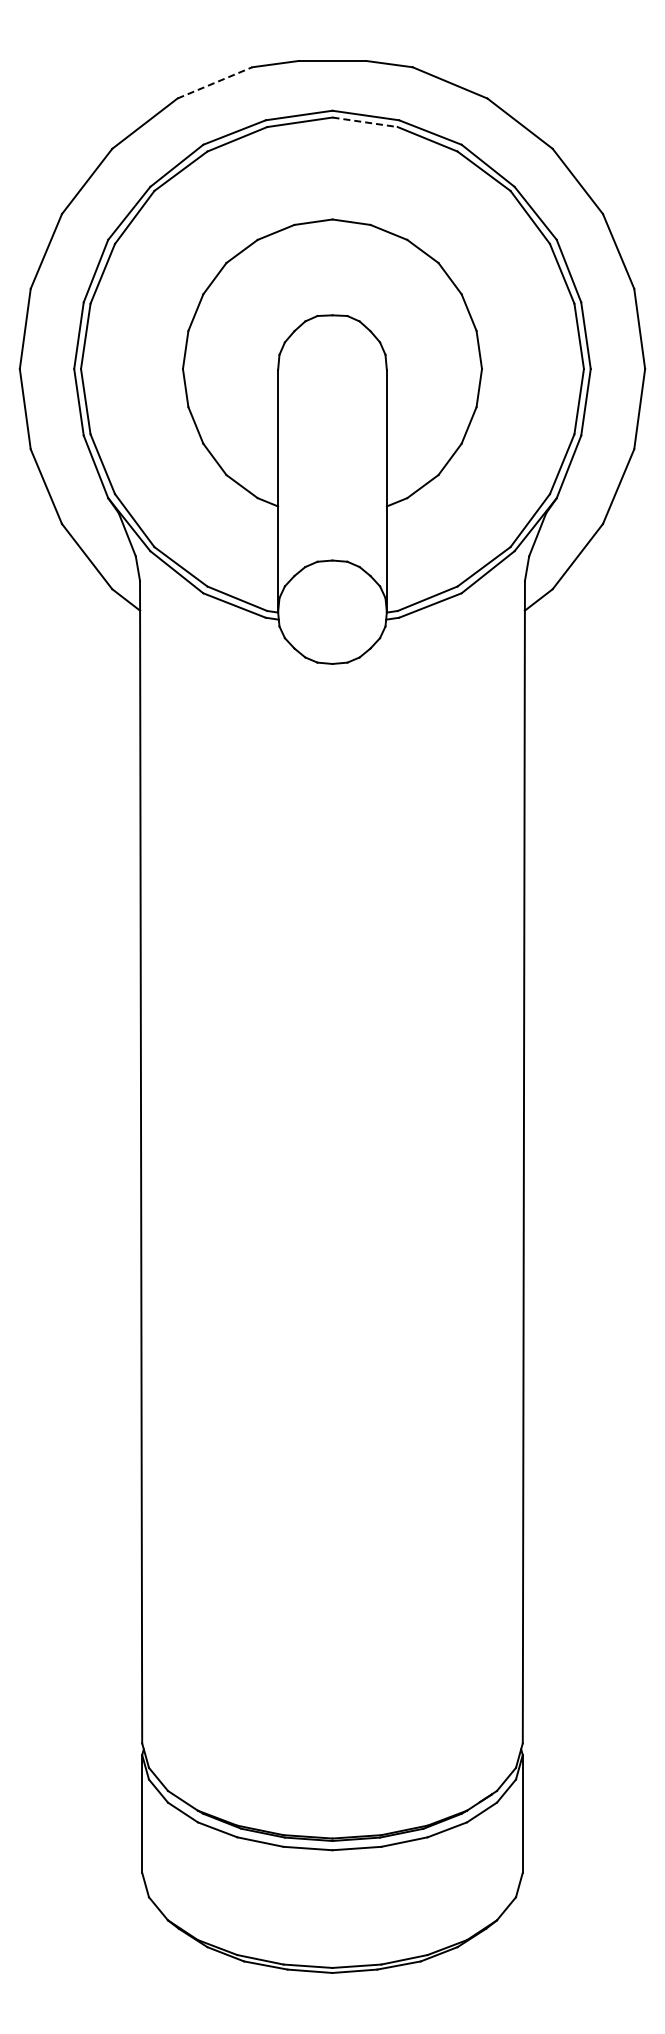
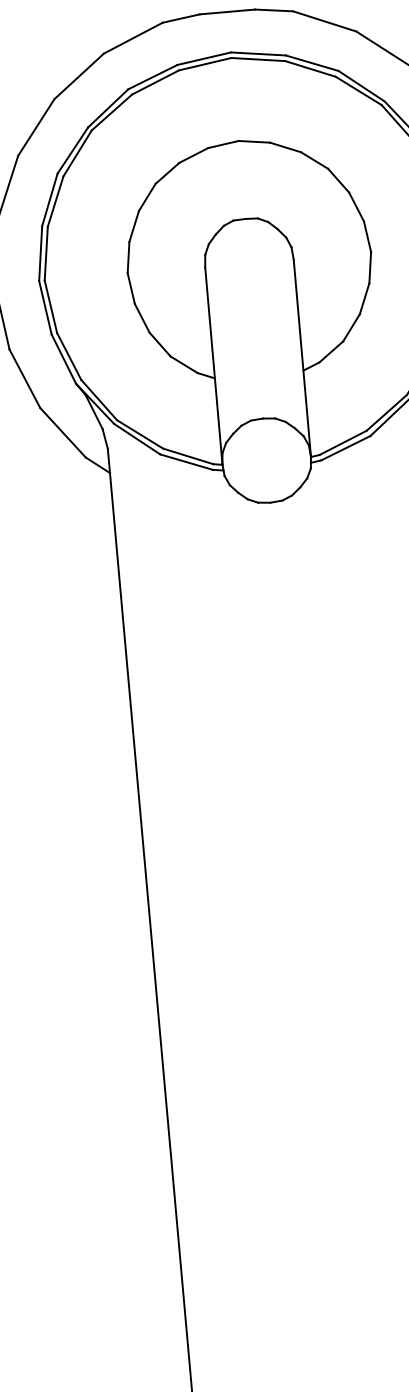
line: (214, 82) -> (132, 37), dashed -> solid
line: (365, 122) -> (258, 59), dashed -> solid

